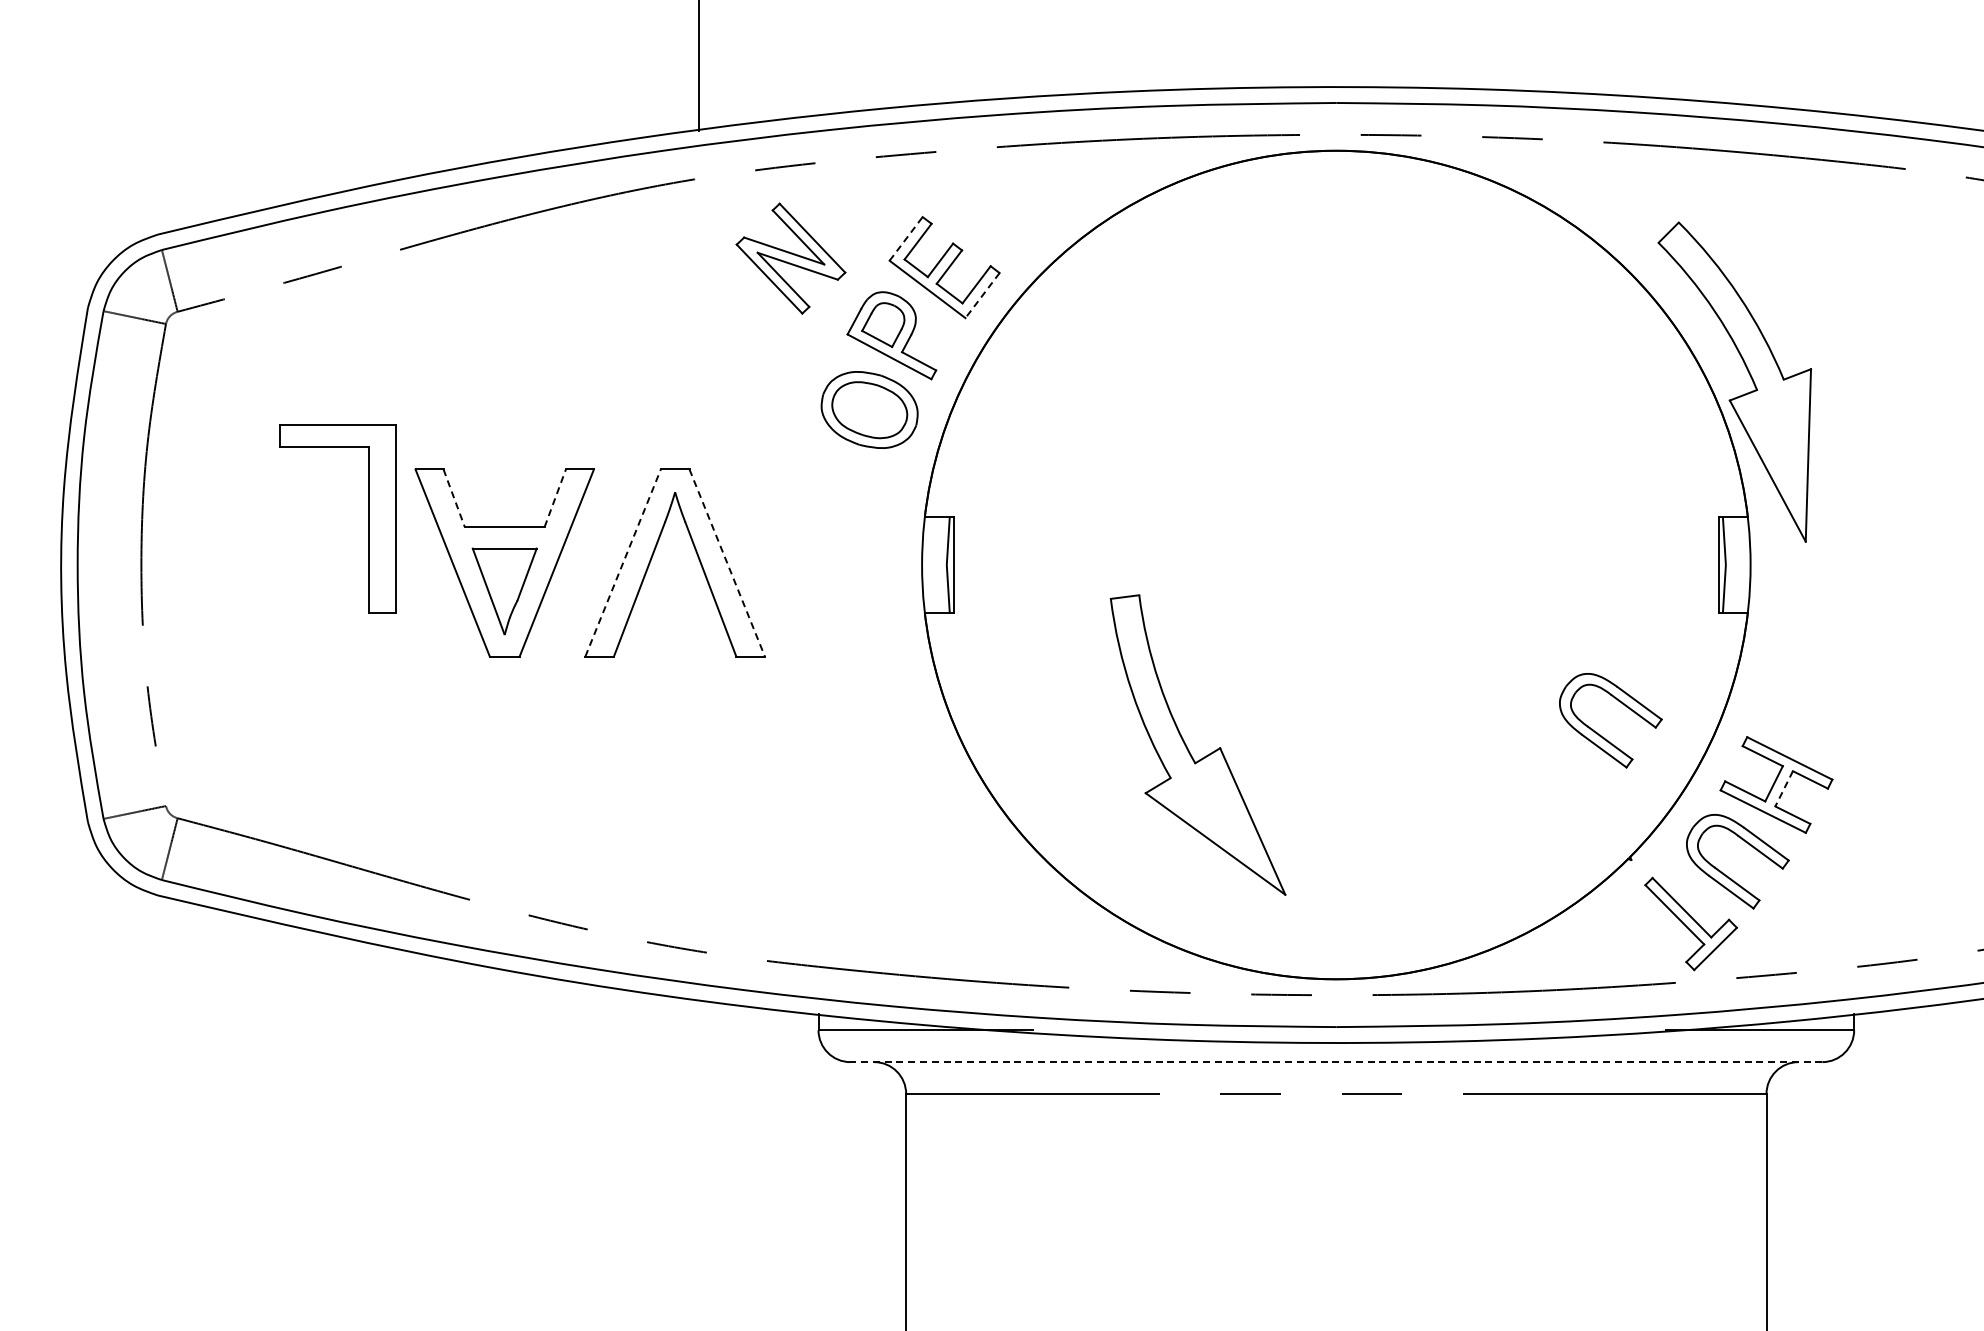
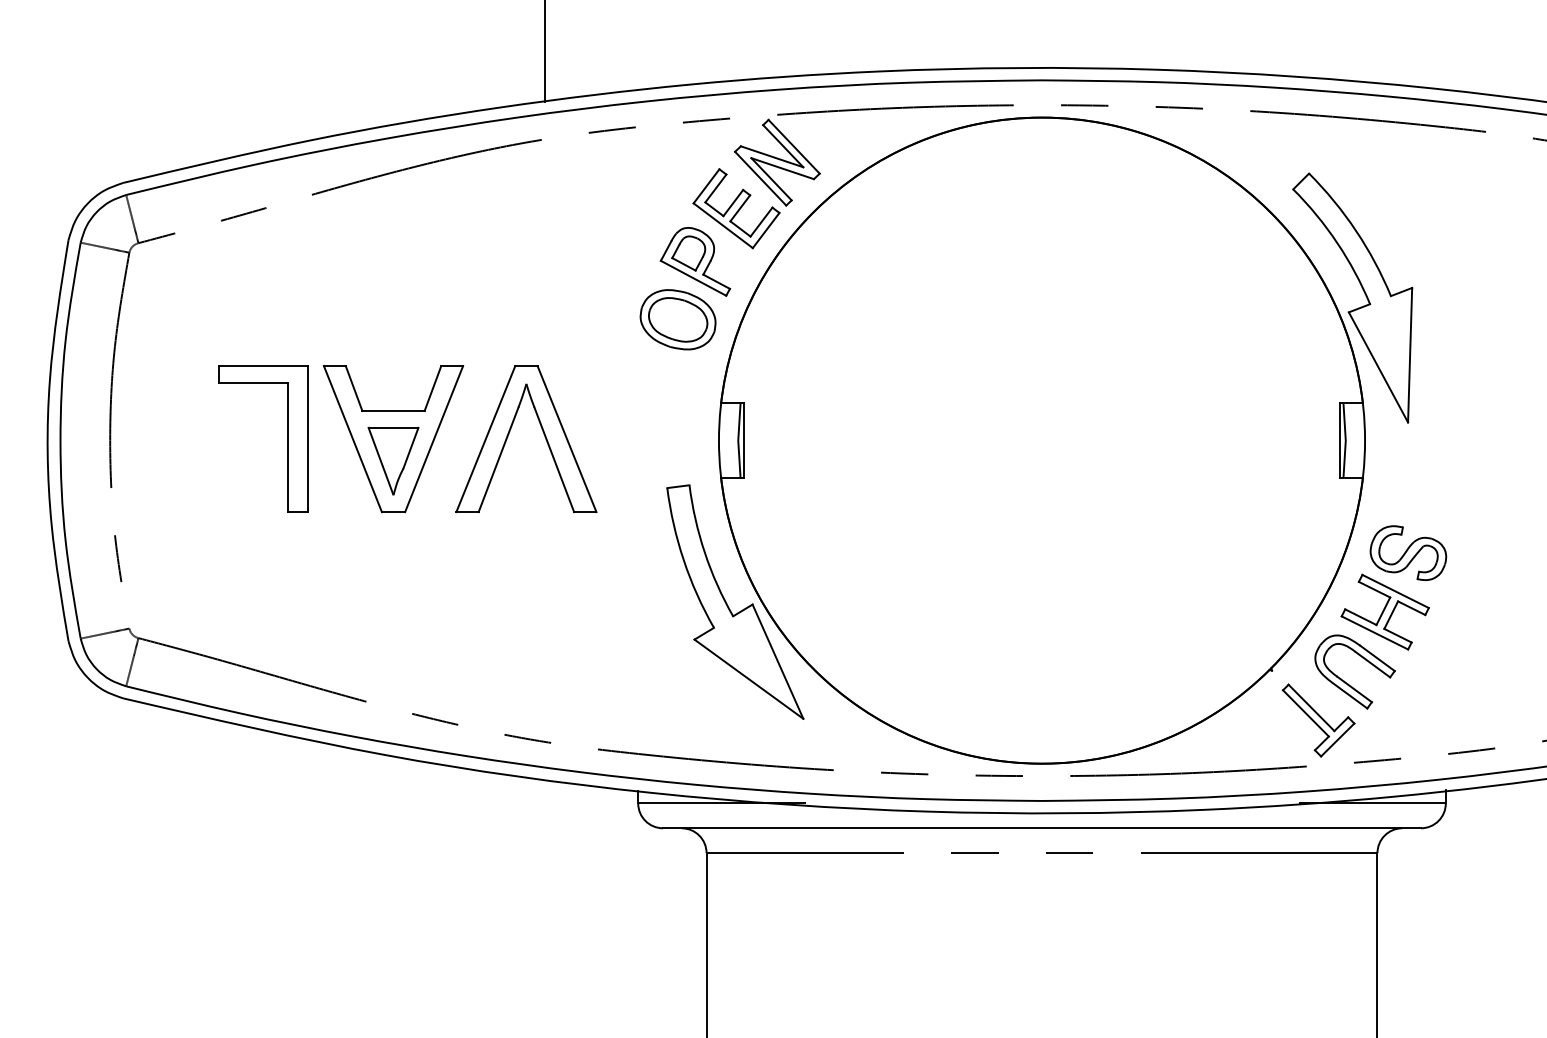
line: (906, 238) -> (706, 186), dashed -> solid
part: (790, 258) -> (777, 162), moved
line: (982, 295) -> (766, 230), dashed -> solid
line: (454, 498) -> (354, 388), dashed -> solid
line: (555, 498) -> (433, 388), dashed -> solid
part: (368, 518) -> (287, 438), moved
line: (623, 563) -> (486, 439), dashed -> solid
line: (727, 563) -> (567, 439), dashed -> solid
part: (1805, 708) -> (1407, 552), added
part: (1600, 734) -> (1248, 572), removed
part: (1188, 748) -> (727, 604), moved
line: (1784, 788) -> (1391, 614), dashed -> solid
line: (1336, 1062) -> (1042, 828), dashed -> solid

